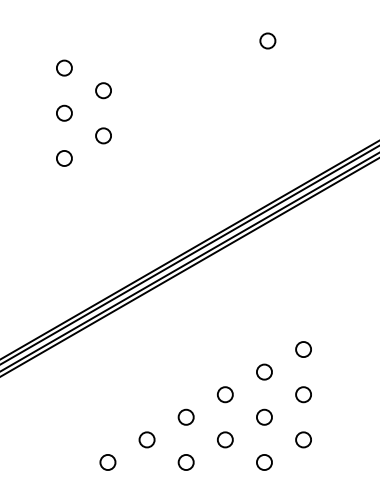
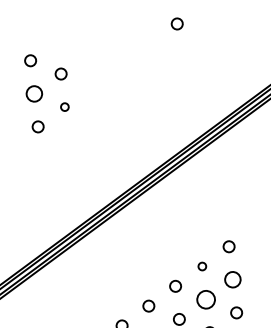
circle: (64, 112) -> (34, 93), size x1.4
circle: (103, 135) -> (64, 106), size x0.7
circle: (264, 371) -> (202, 266), size x0.7
circle: (303, 394) -> (232, 279), size x1.4
circle: (264, 416) -> (206, 299), size x1.6

